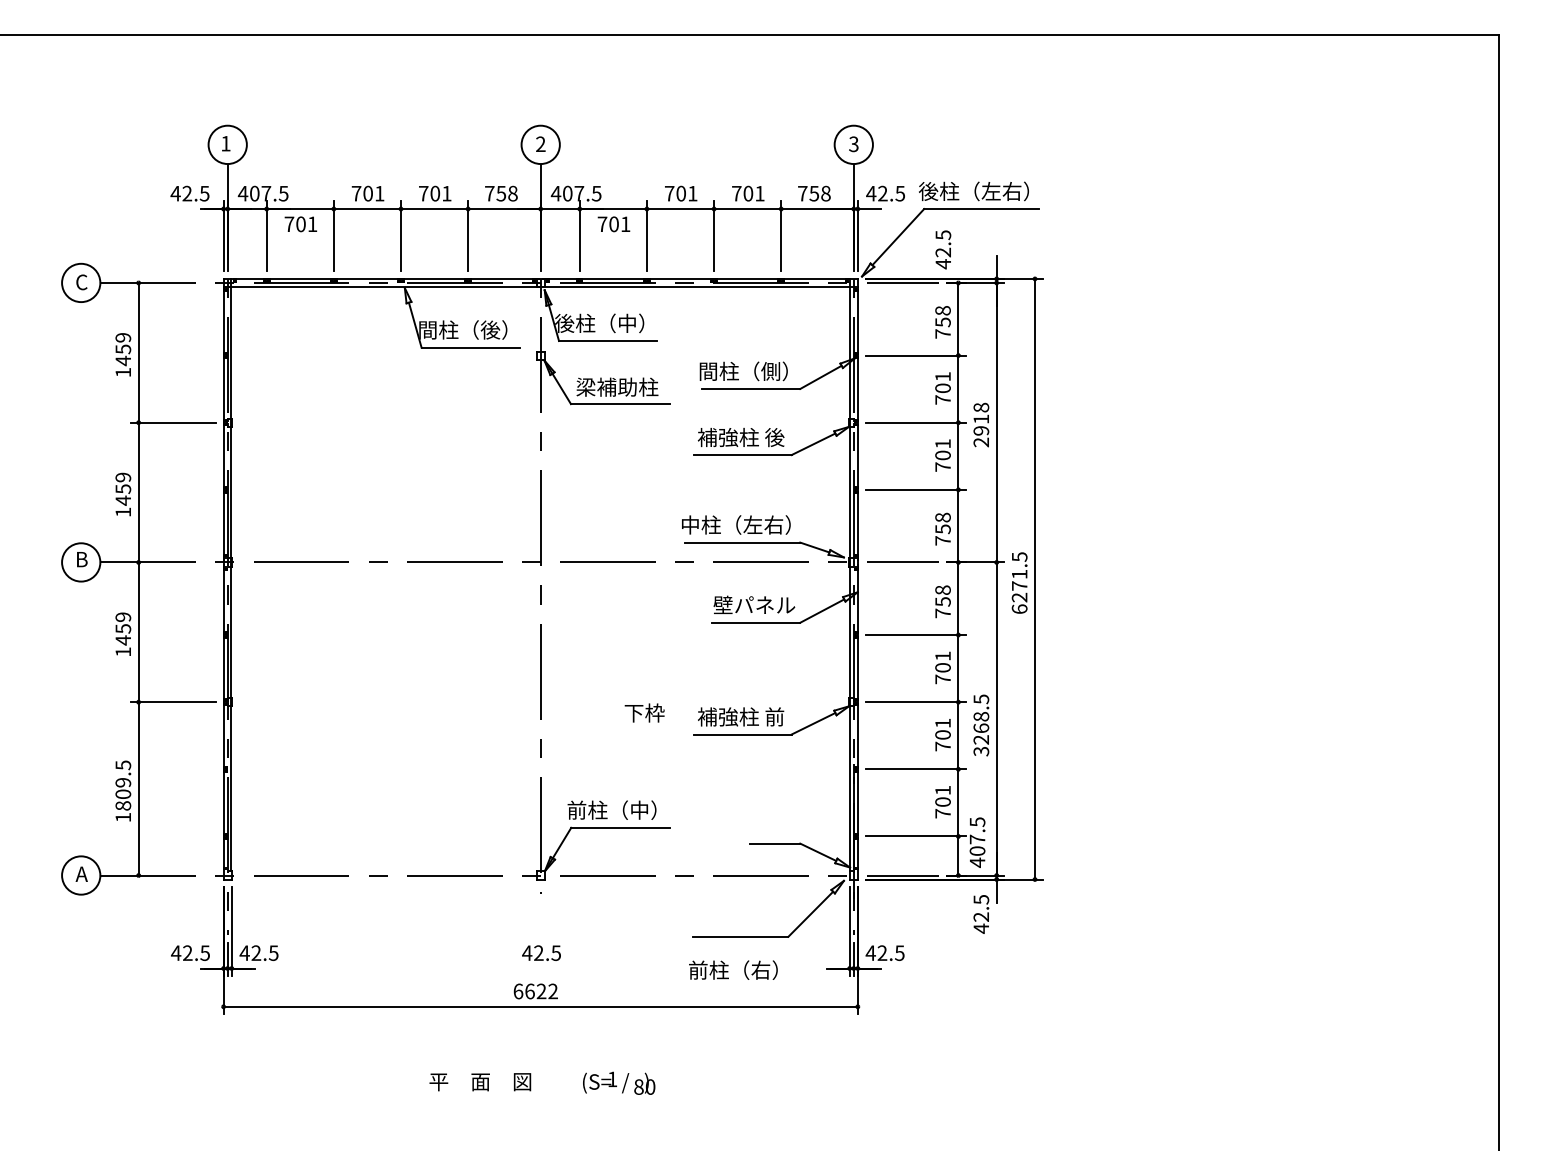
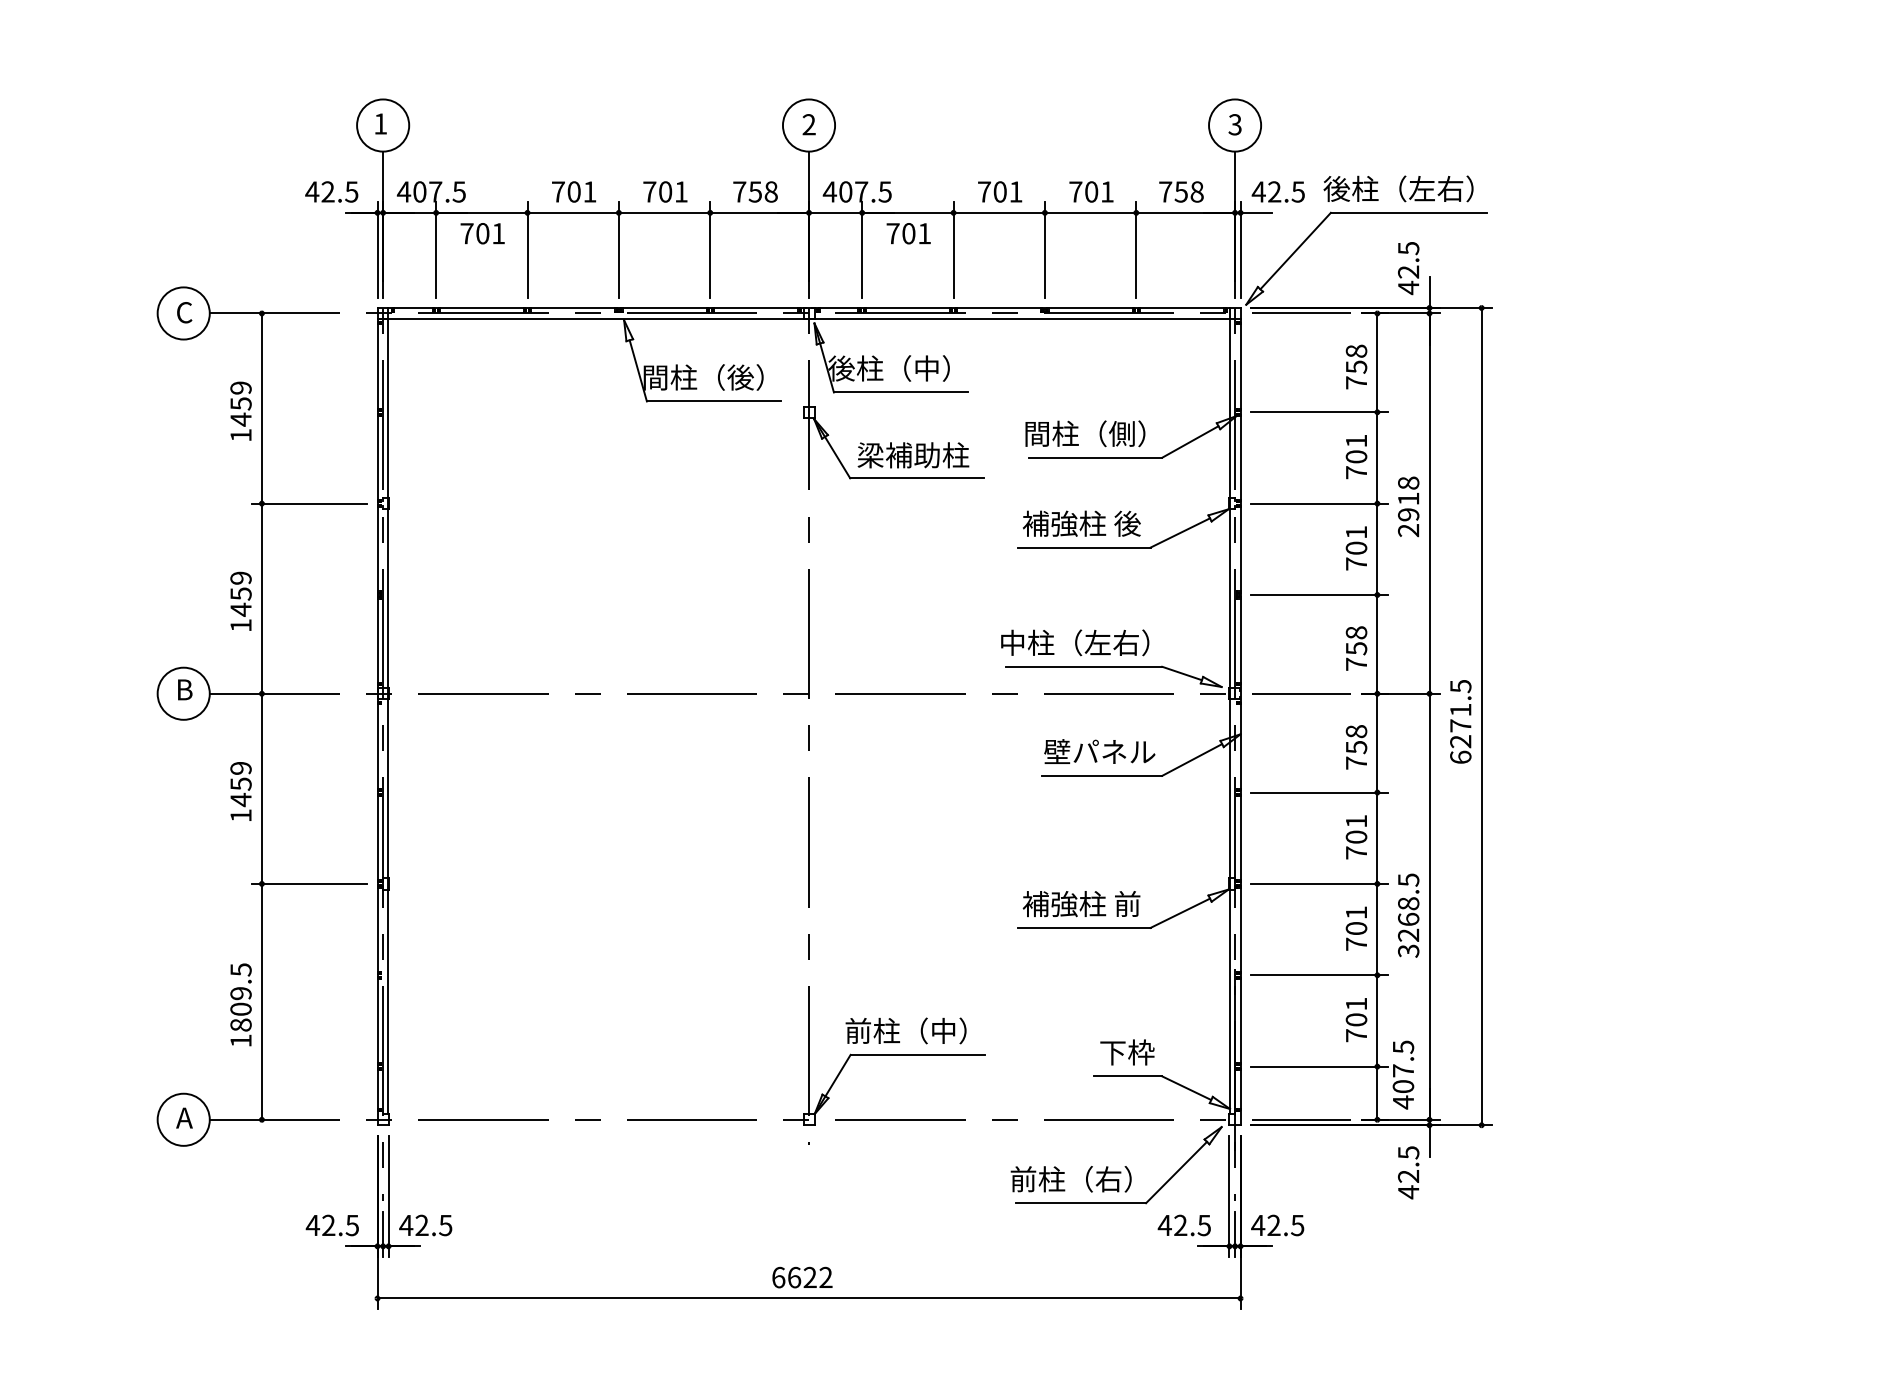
text: (943, 249) -> (1408, 267), moved
text: (644, 712) -> (1127, 1051), moved
text: (541, 952) -> (1184, 1224), moved
text: (733, 969) -> (1071, 1178), moved

